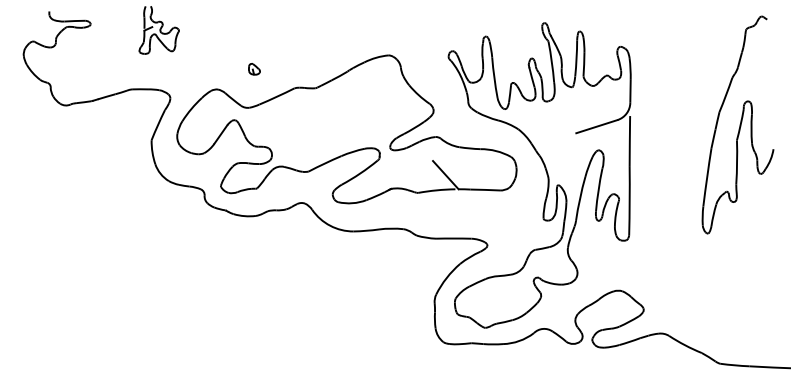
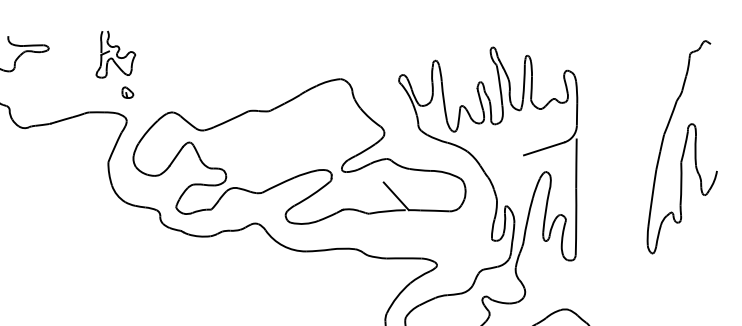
part: (254, 69) -> (127, 92), moved

